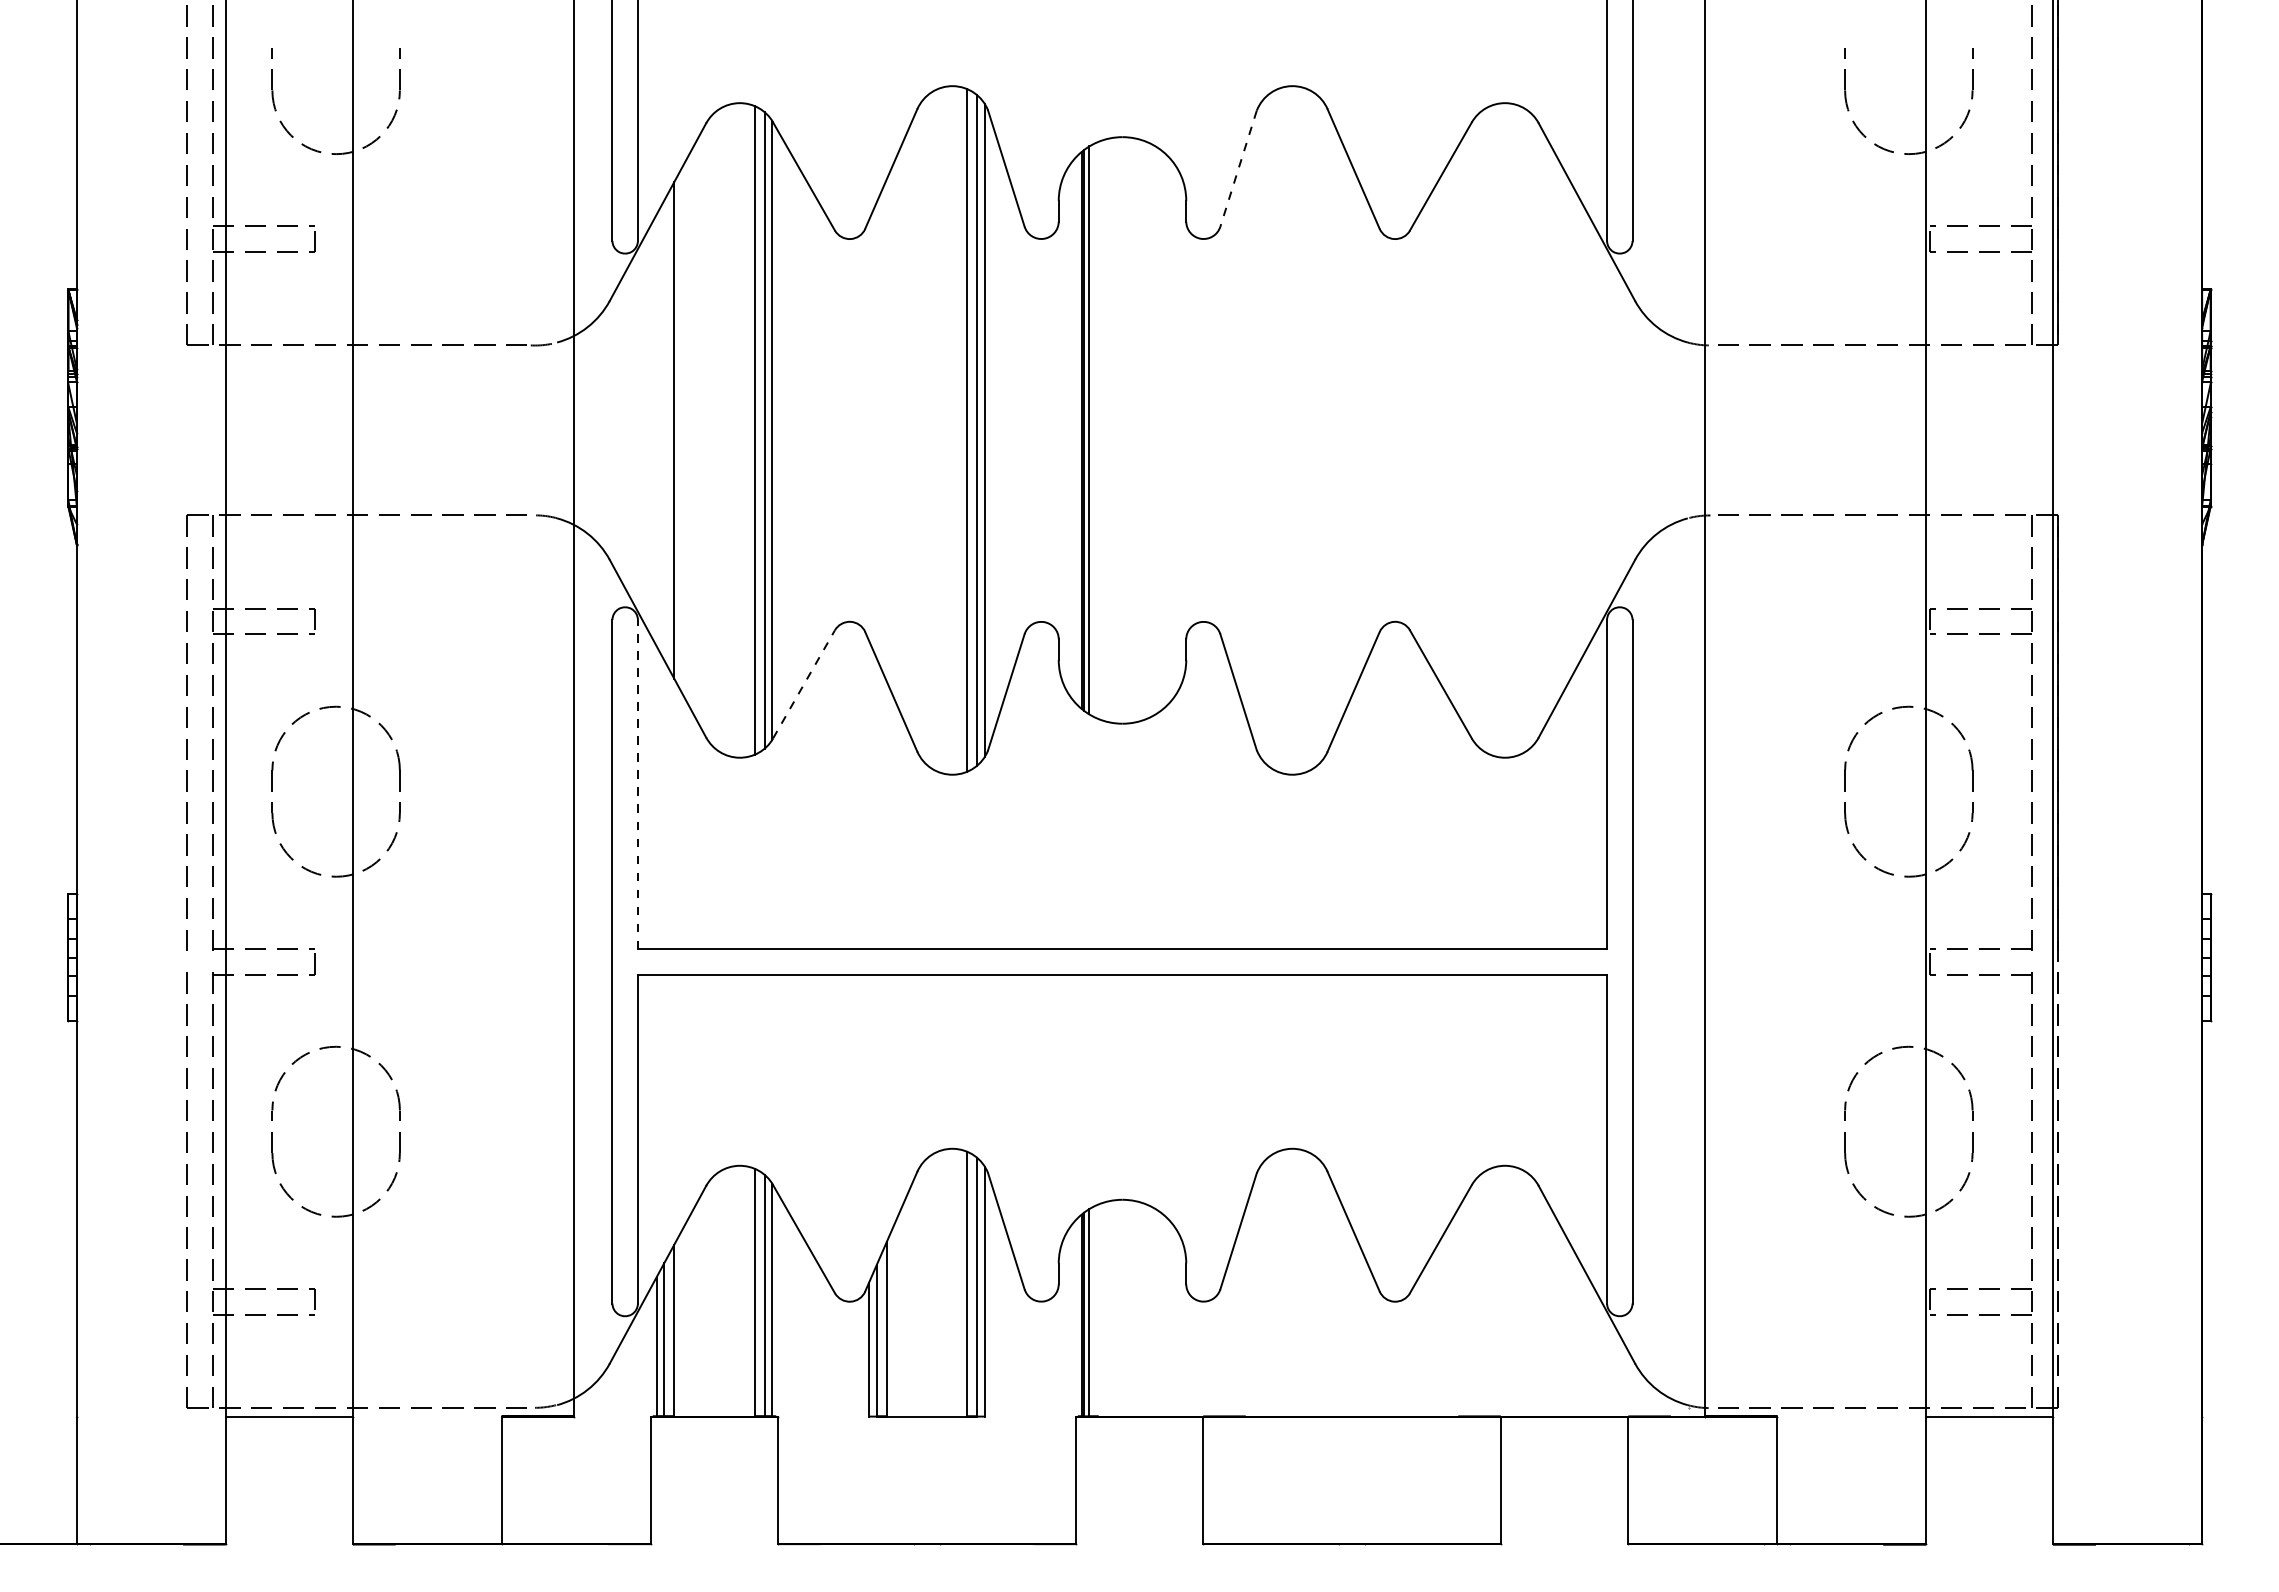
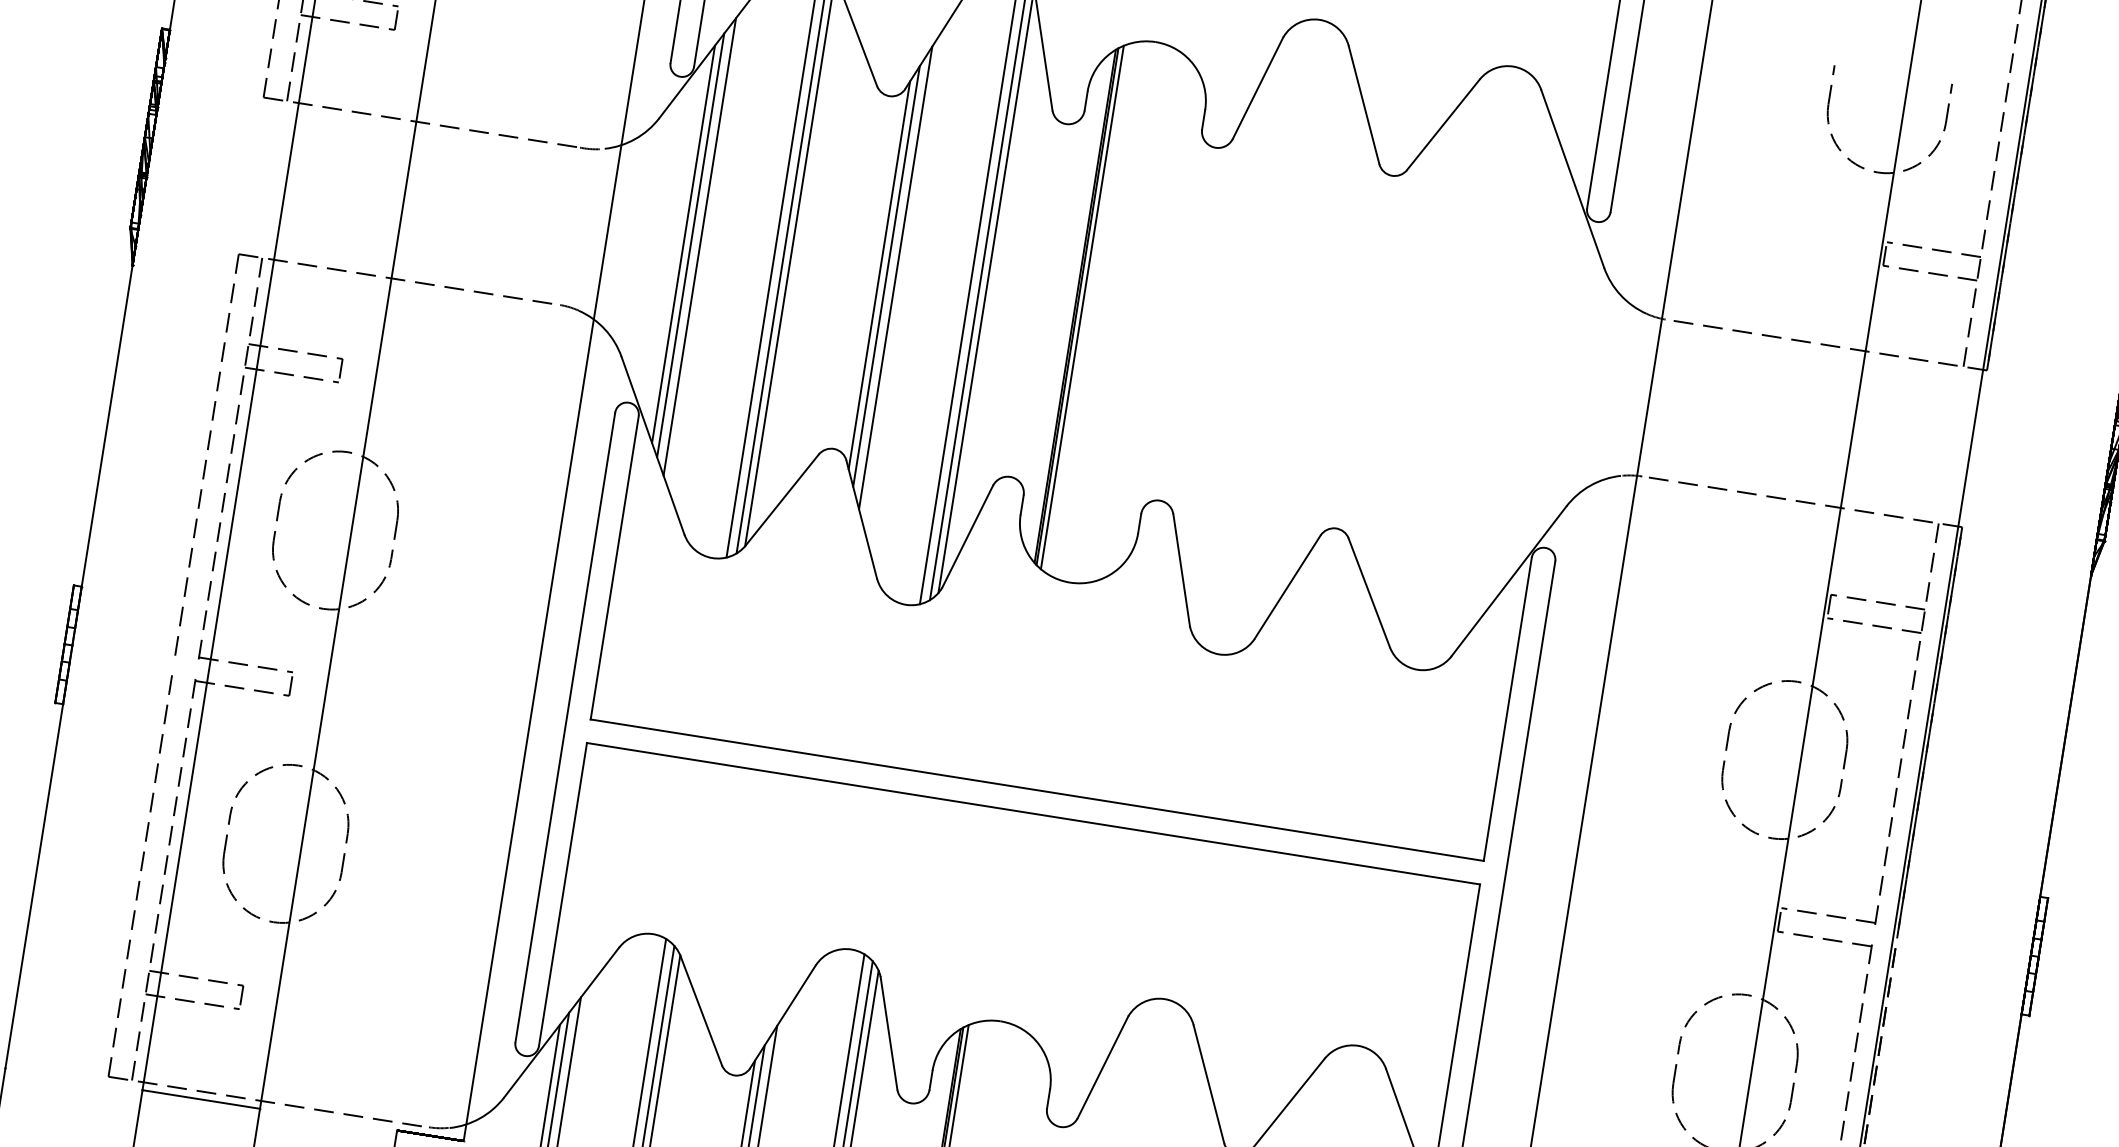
line: (1238, 168) -> (1258, 87), dashed -> solid
line: (656, 429) -> (683, 243), added
line: (664, 430) -> (690, 245), added
line: (869, 430) -> (879, 275), added
line: (876, 430) -> (886, 276), added
line: (886, 430) -> (895, 277), added
line: (804, 683) -> (782, 499), dashed -> solid
line: (637, 784) -> (614, 567), dashed -> solid

